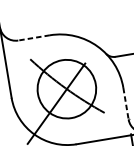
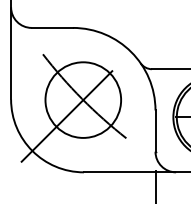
line: (34, 37) -> (52, 27), dashed -> solid
line: (126, 104) -> (155, 131), dashed -> solid

